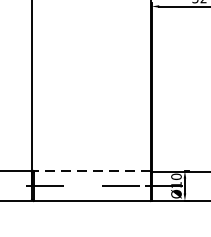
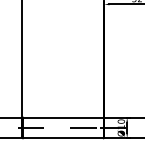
line: (90, 170) -> (62, 117), dashed -> solid

